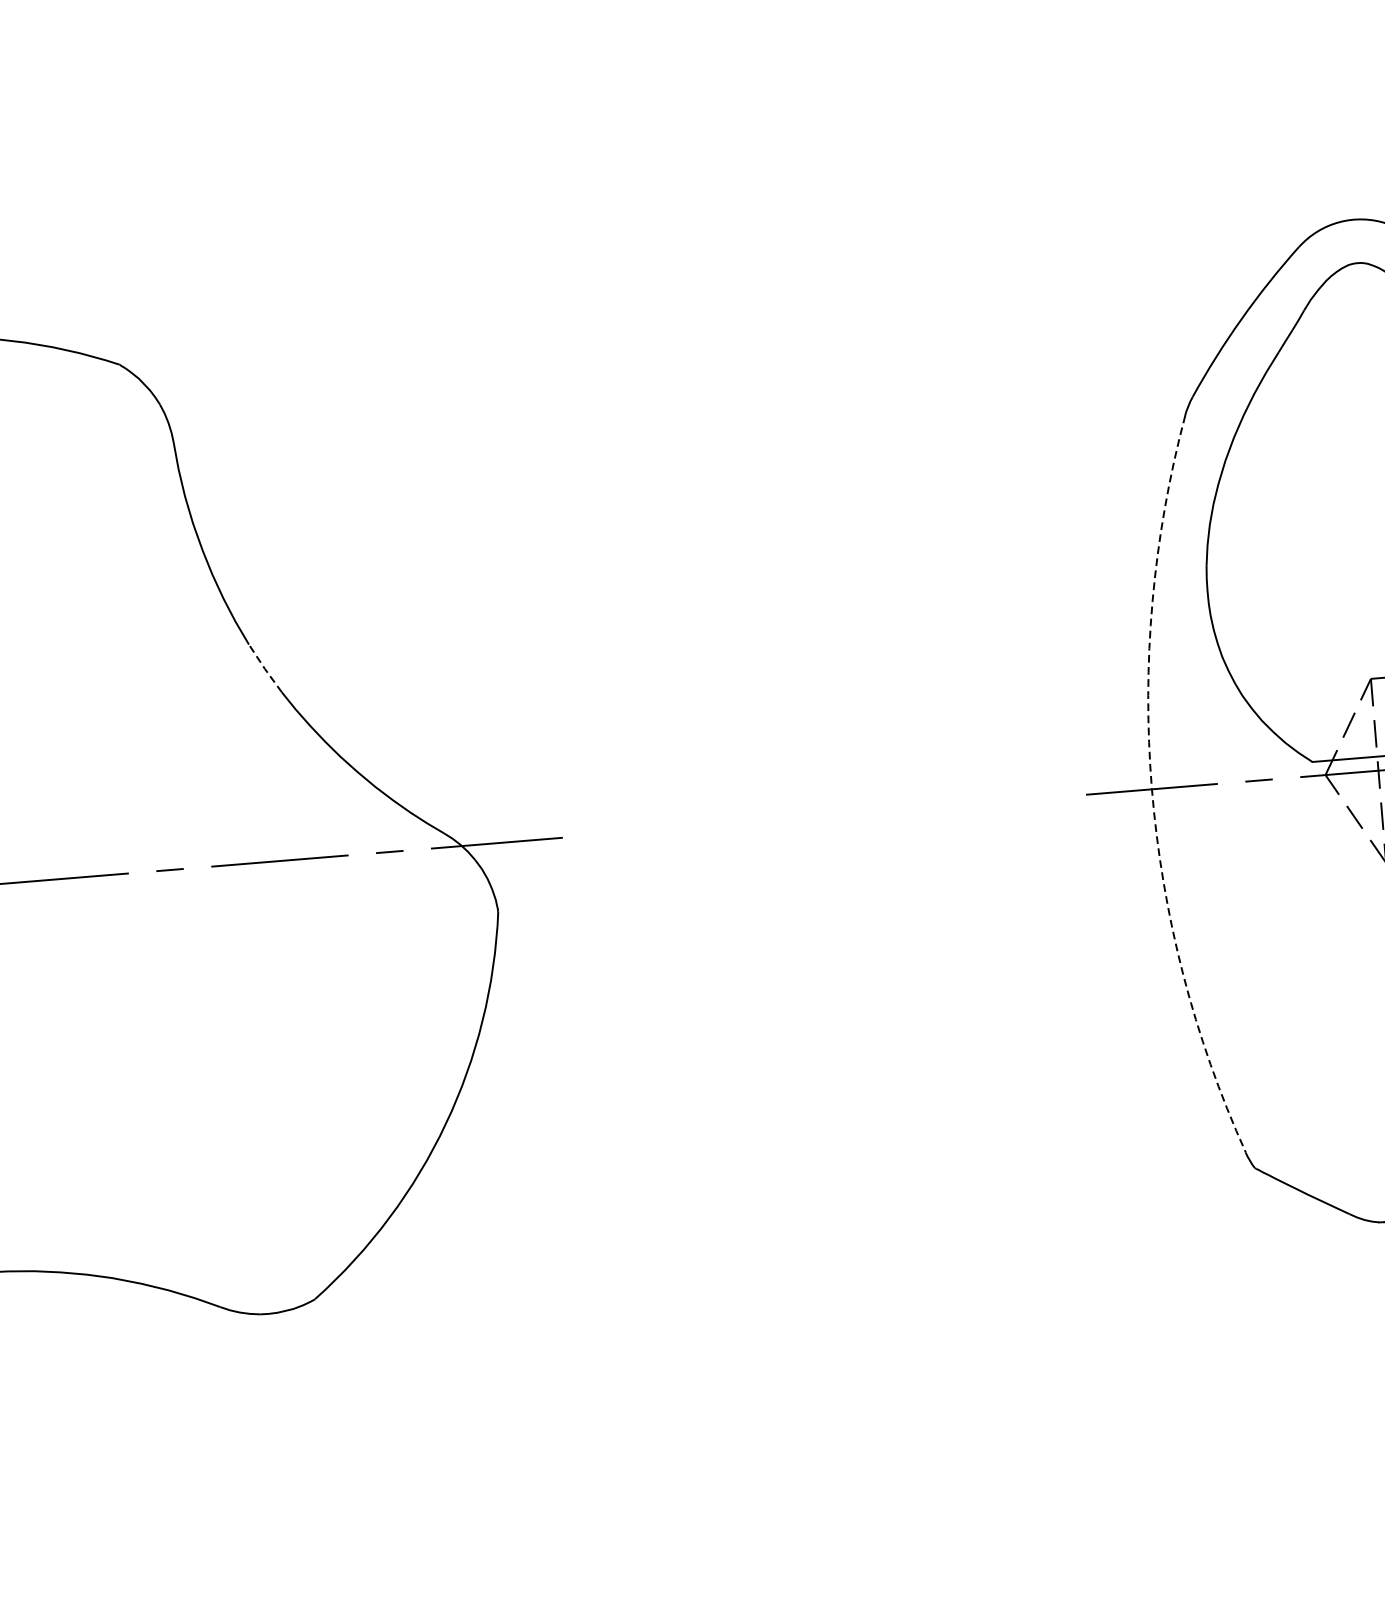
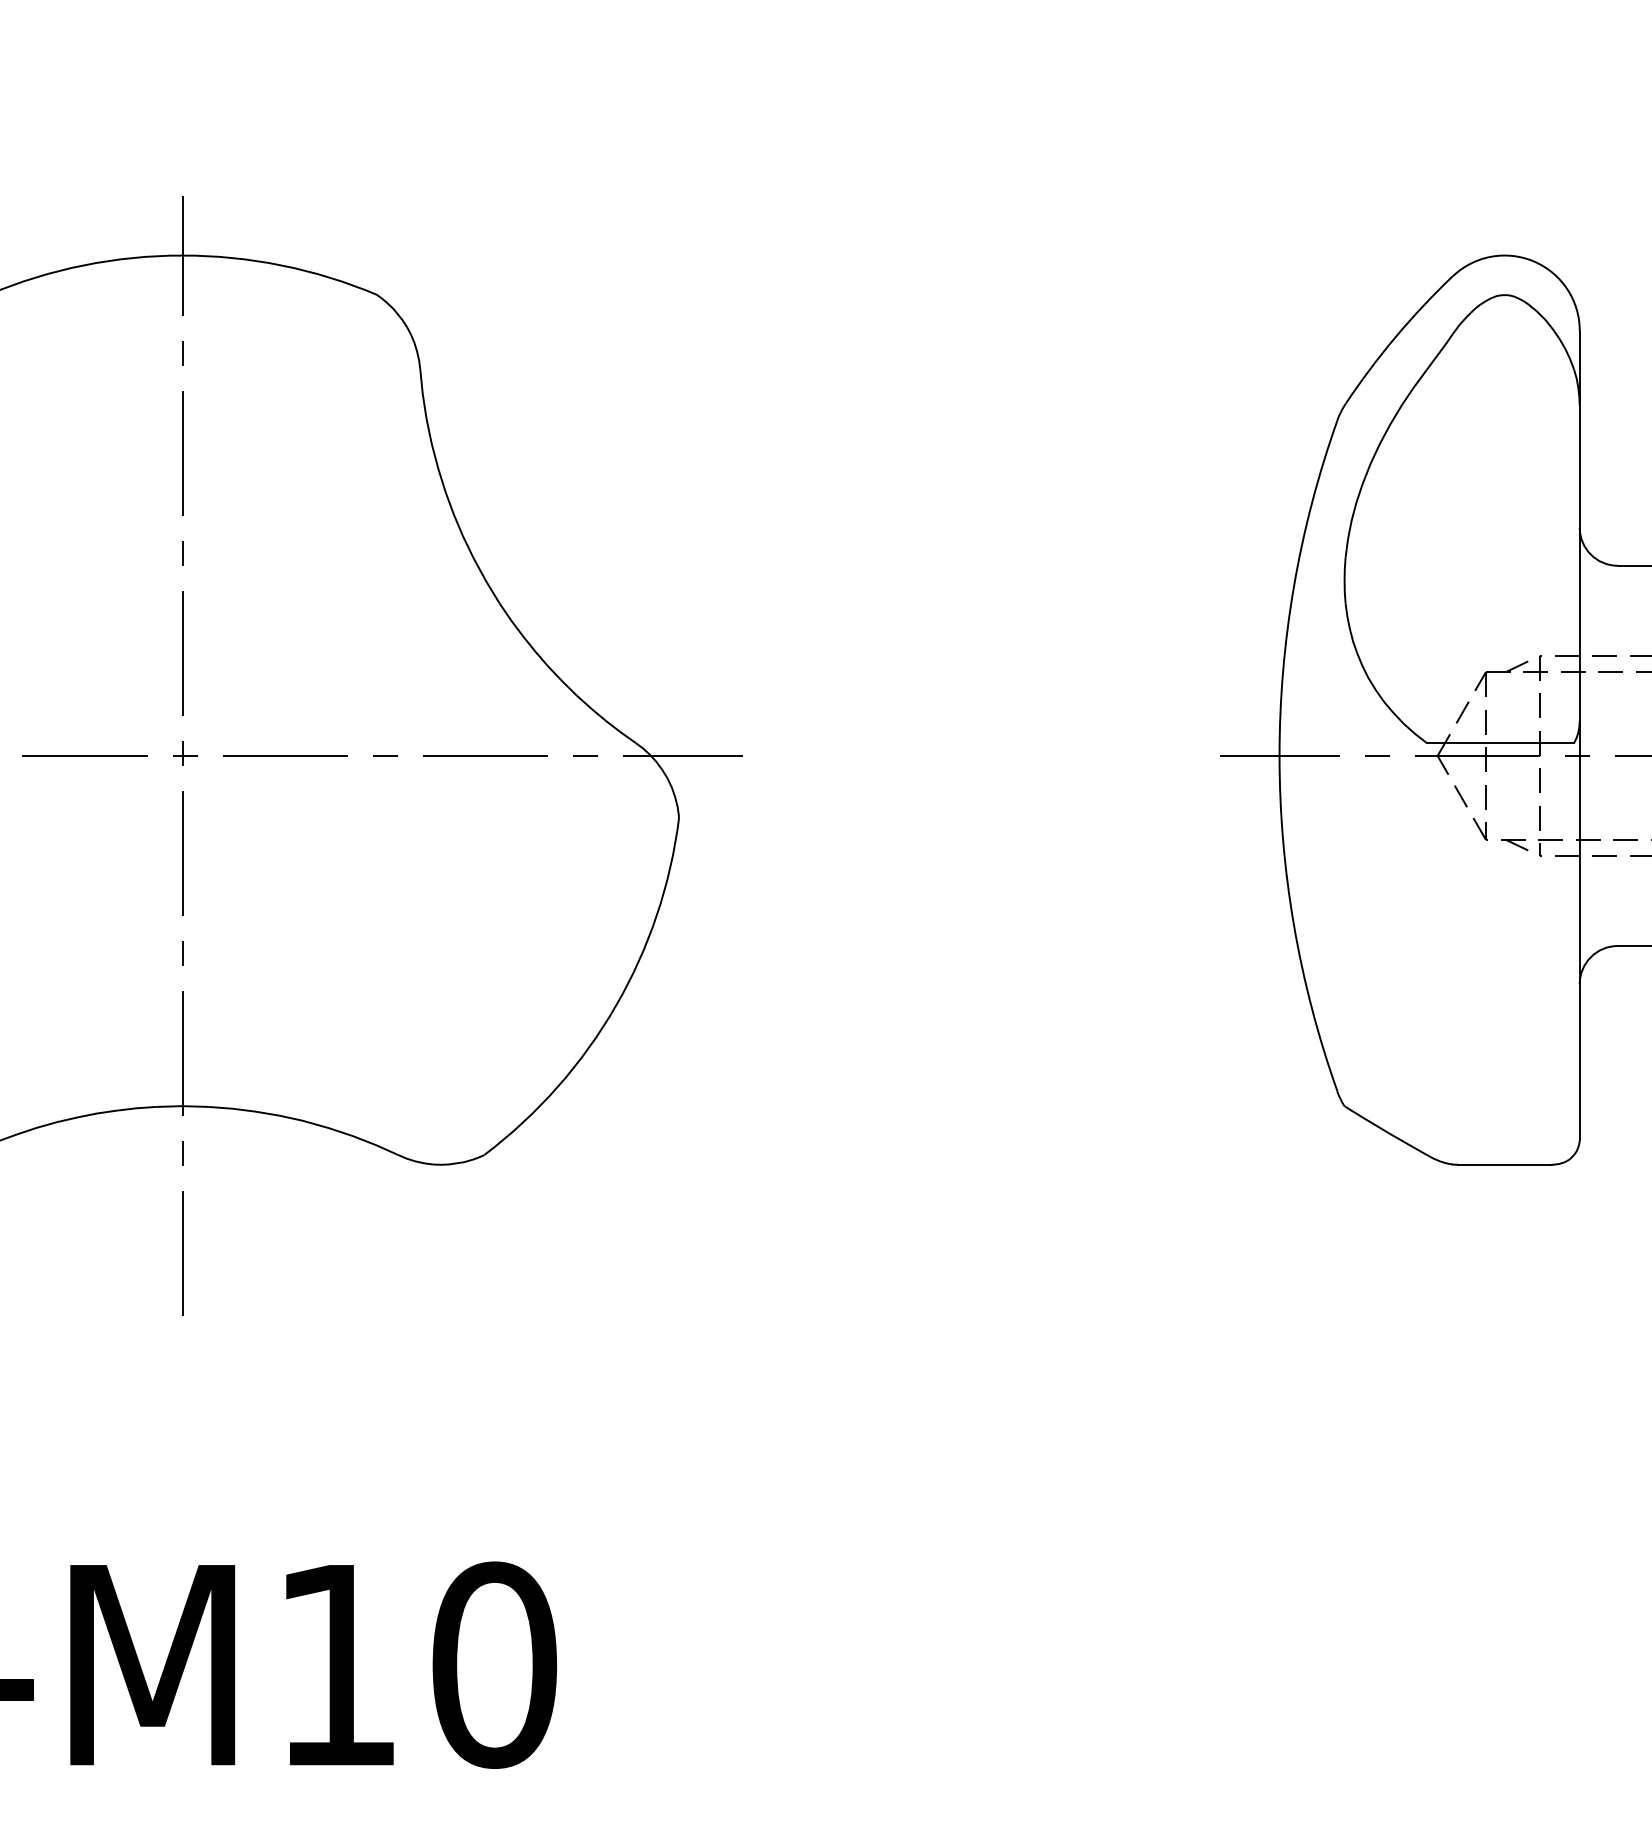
line: (264, 668) -> (485, 580), dashed -> solid
arc: (1151, 788) -> (1279, 755), dashed -> solid

